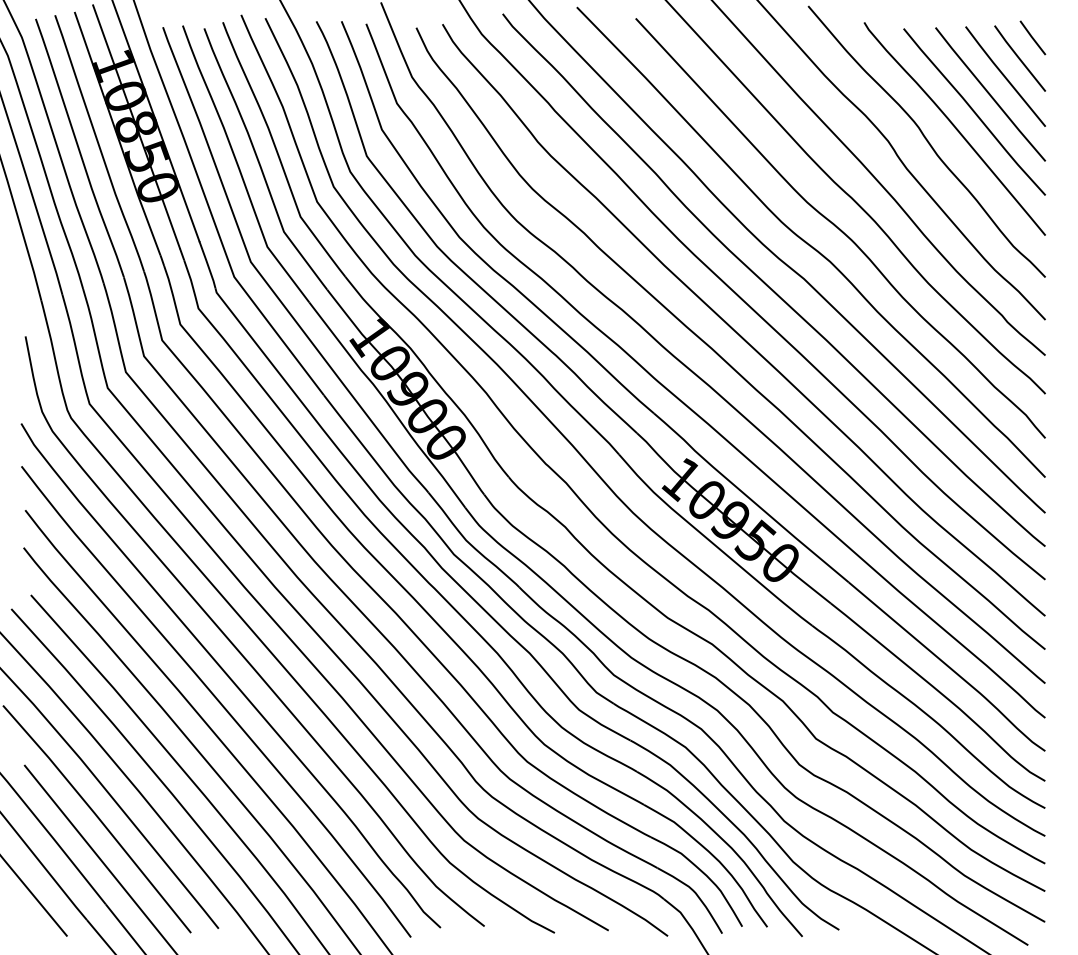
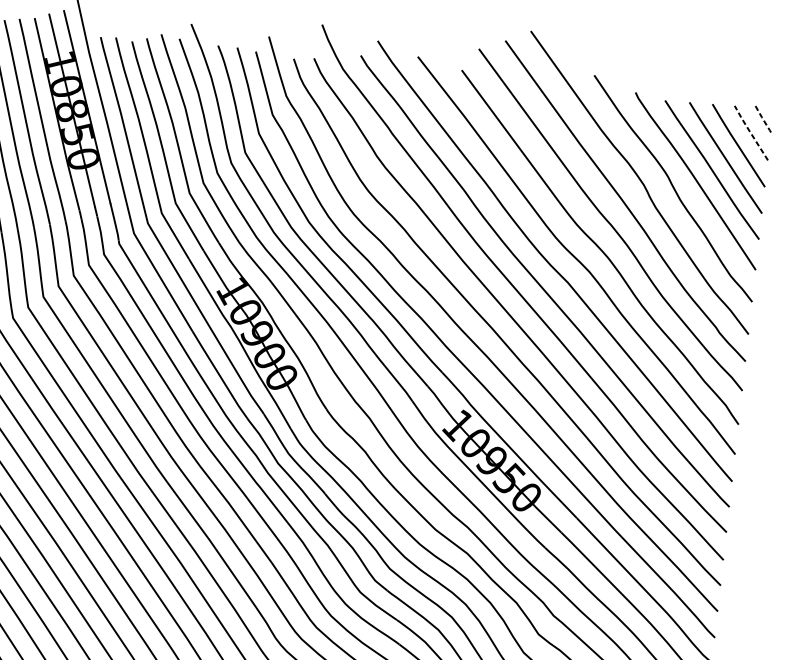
line: (1032, 38) -> (762, 118), solid -> dashed
line: (1018, 57) -> (750, 132), solid -> dashed

